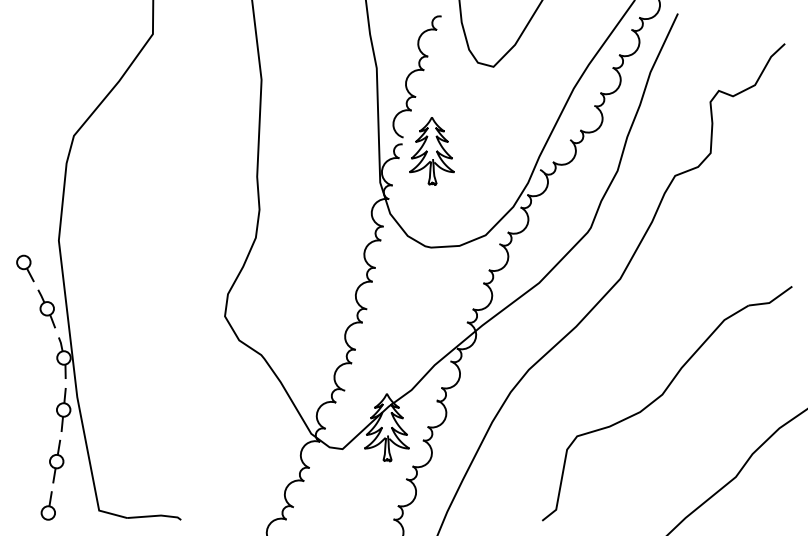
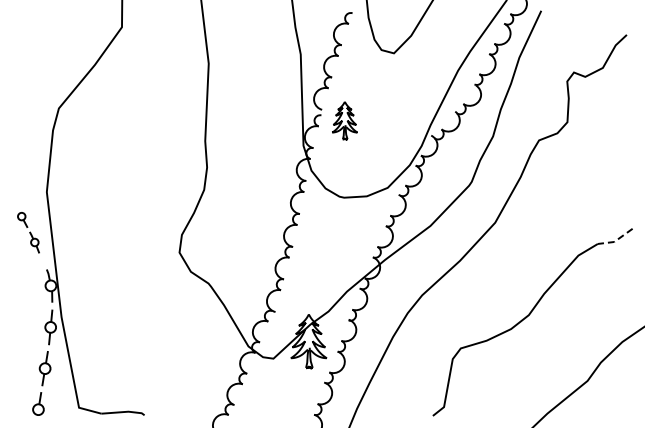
part: (431, 150) -> (344, 120), size x0.7
part: (35, 291) -> (28, 232), size x0.7
line: (770, 301) -> (615, 240), solid -> dashed

